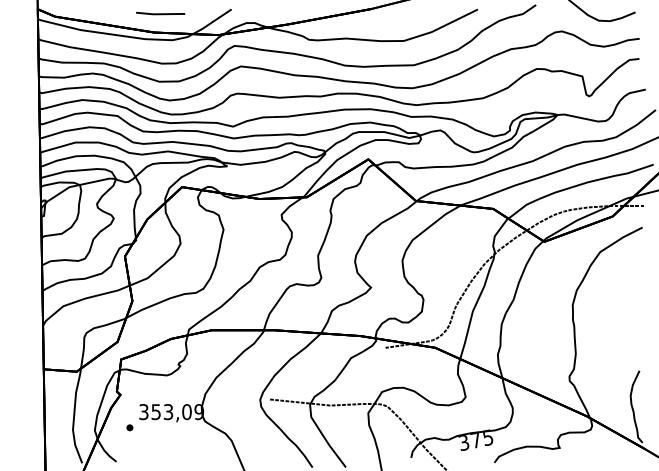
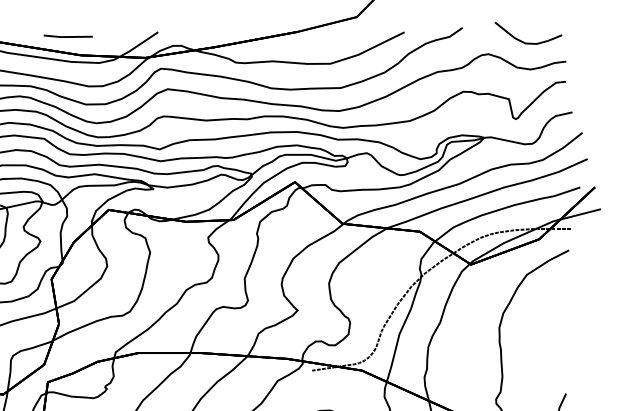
line: (160, 13) -> (68, 36), moved

